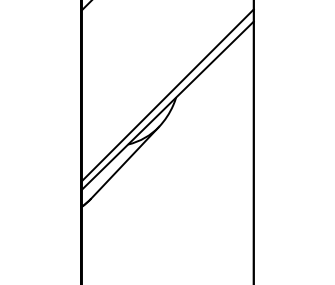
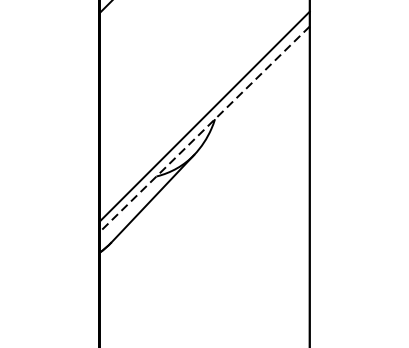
line: (167, 106) -> (204, 130), solid -> dashed

